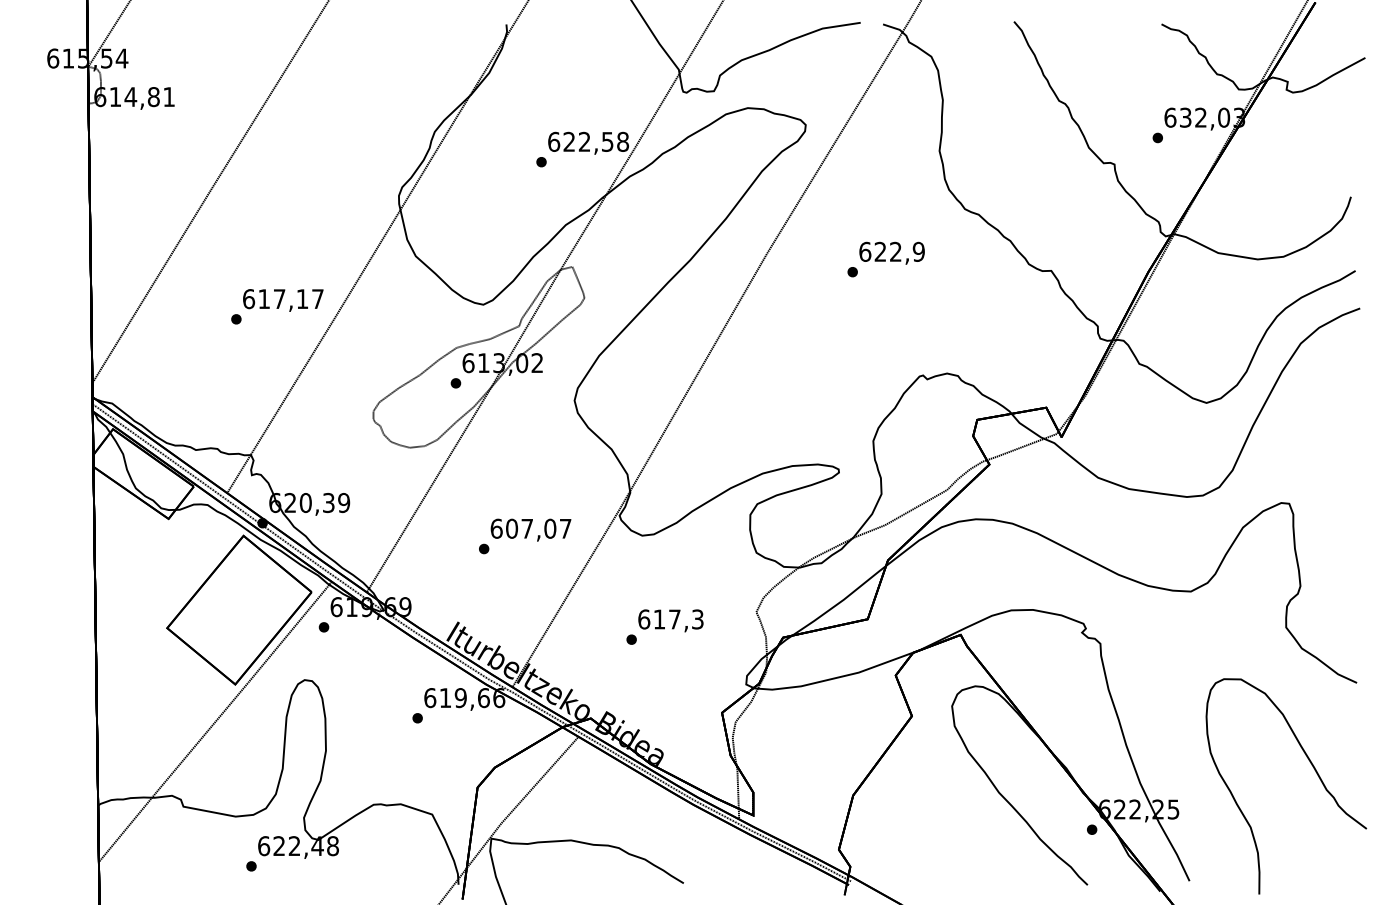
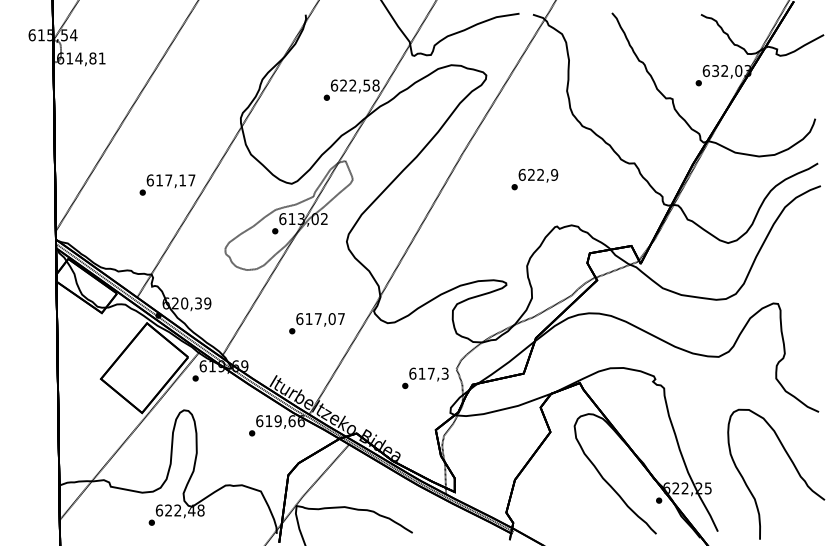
text: (885, 259) -> (534, 179), moved
text: (511, 529) -> (308, 319), 607,07 -> 617,07
text: (665, 625) -> (425, 377), moved

